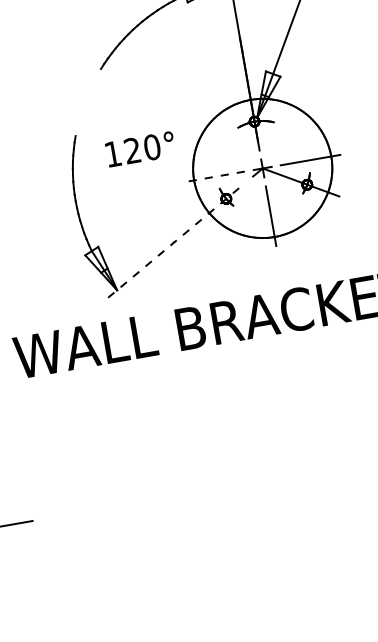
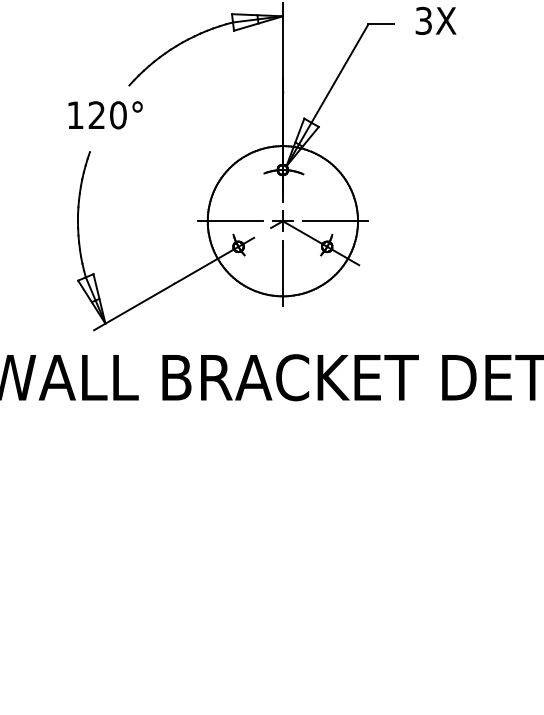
text: (140, 149) -> (105, 115), moved
line: (214, 177) -> (230, 221), dashed -> solid
line: (172, 243) -> (173, 284), dashed -> solid

